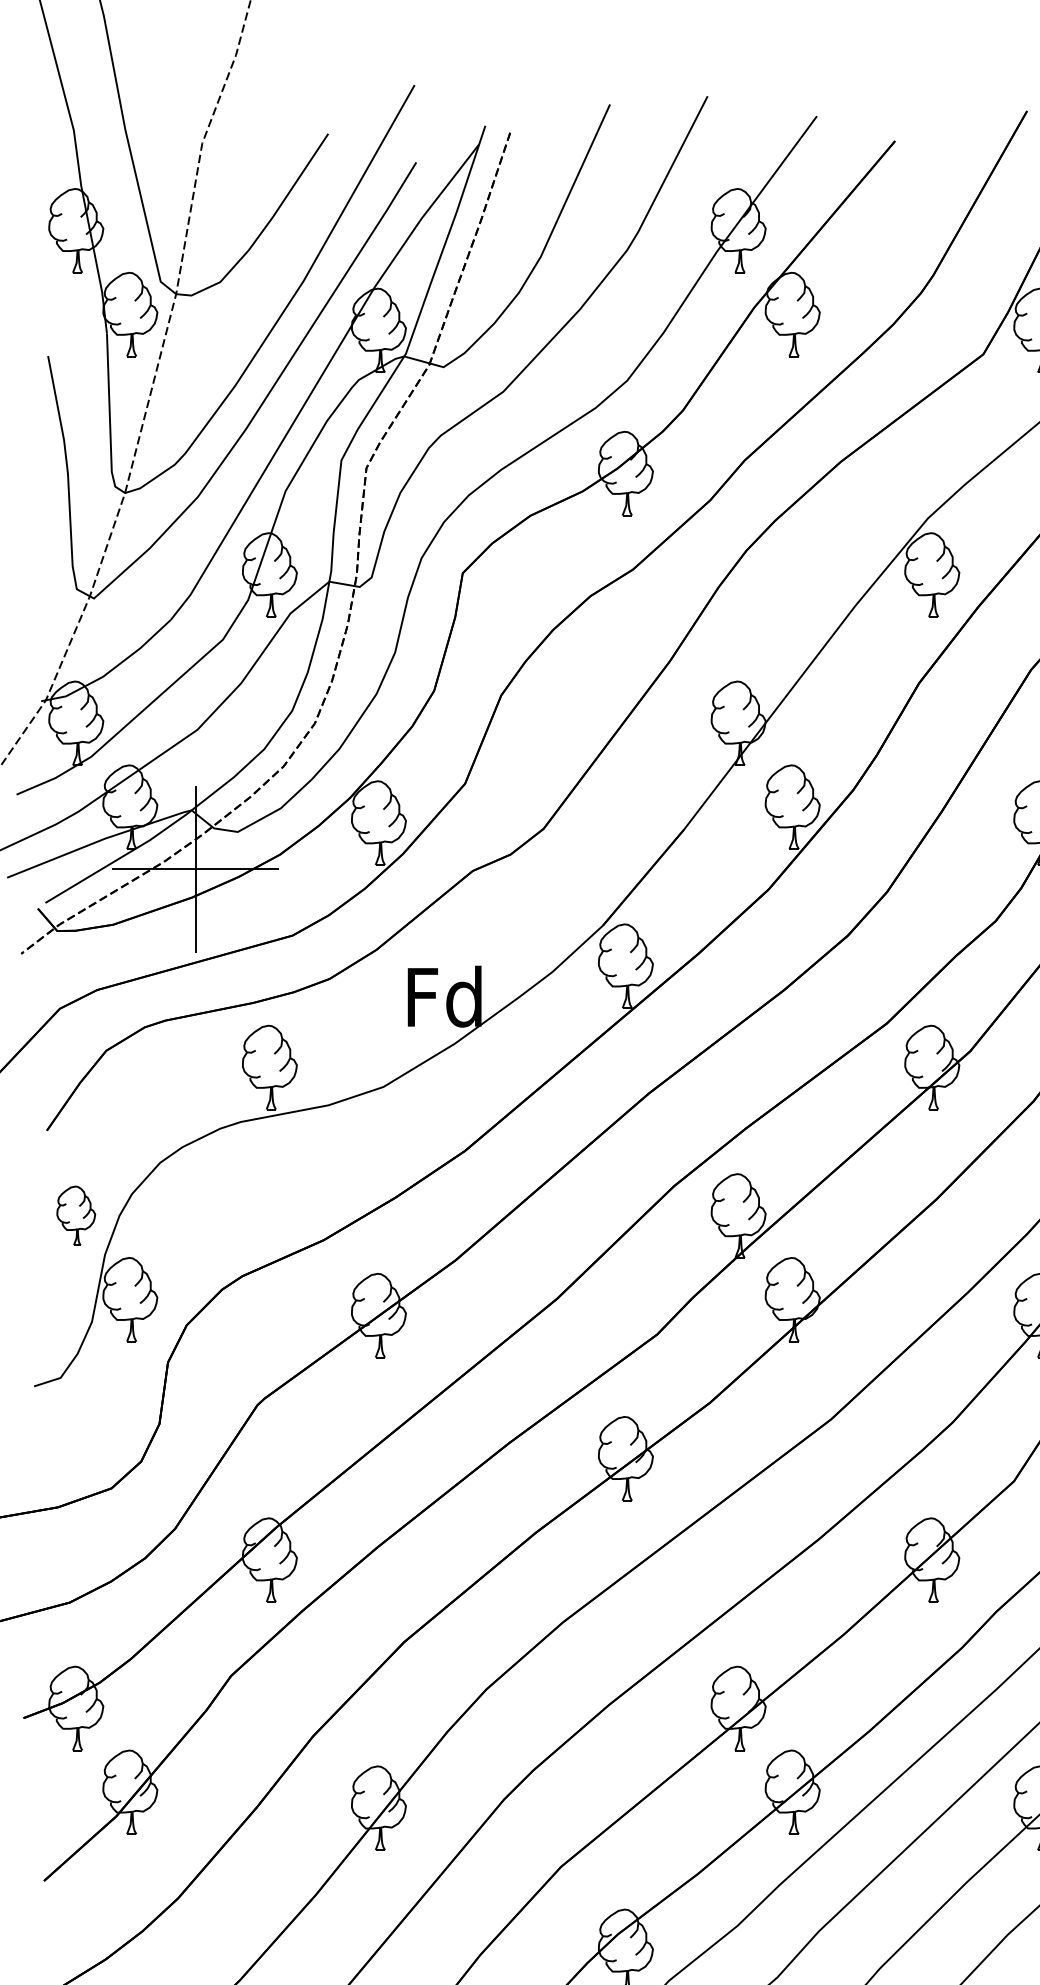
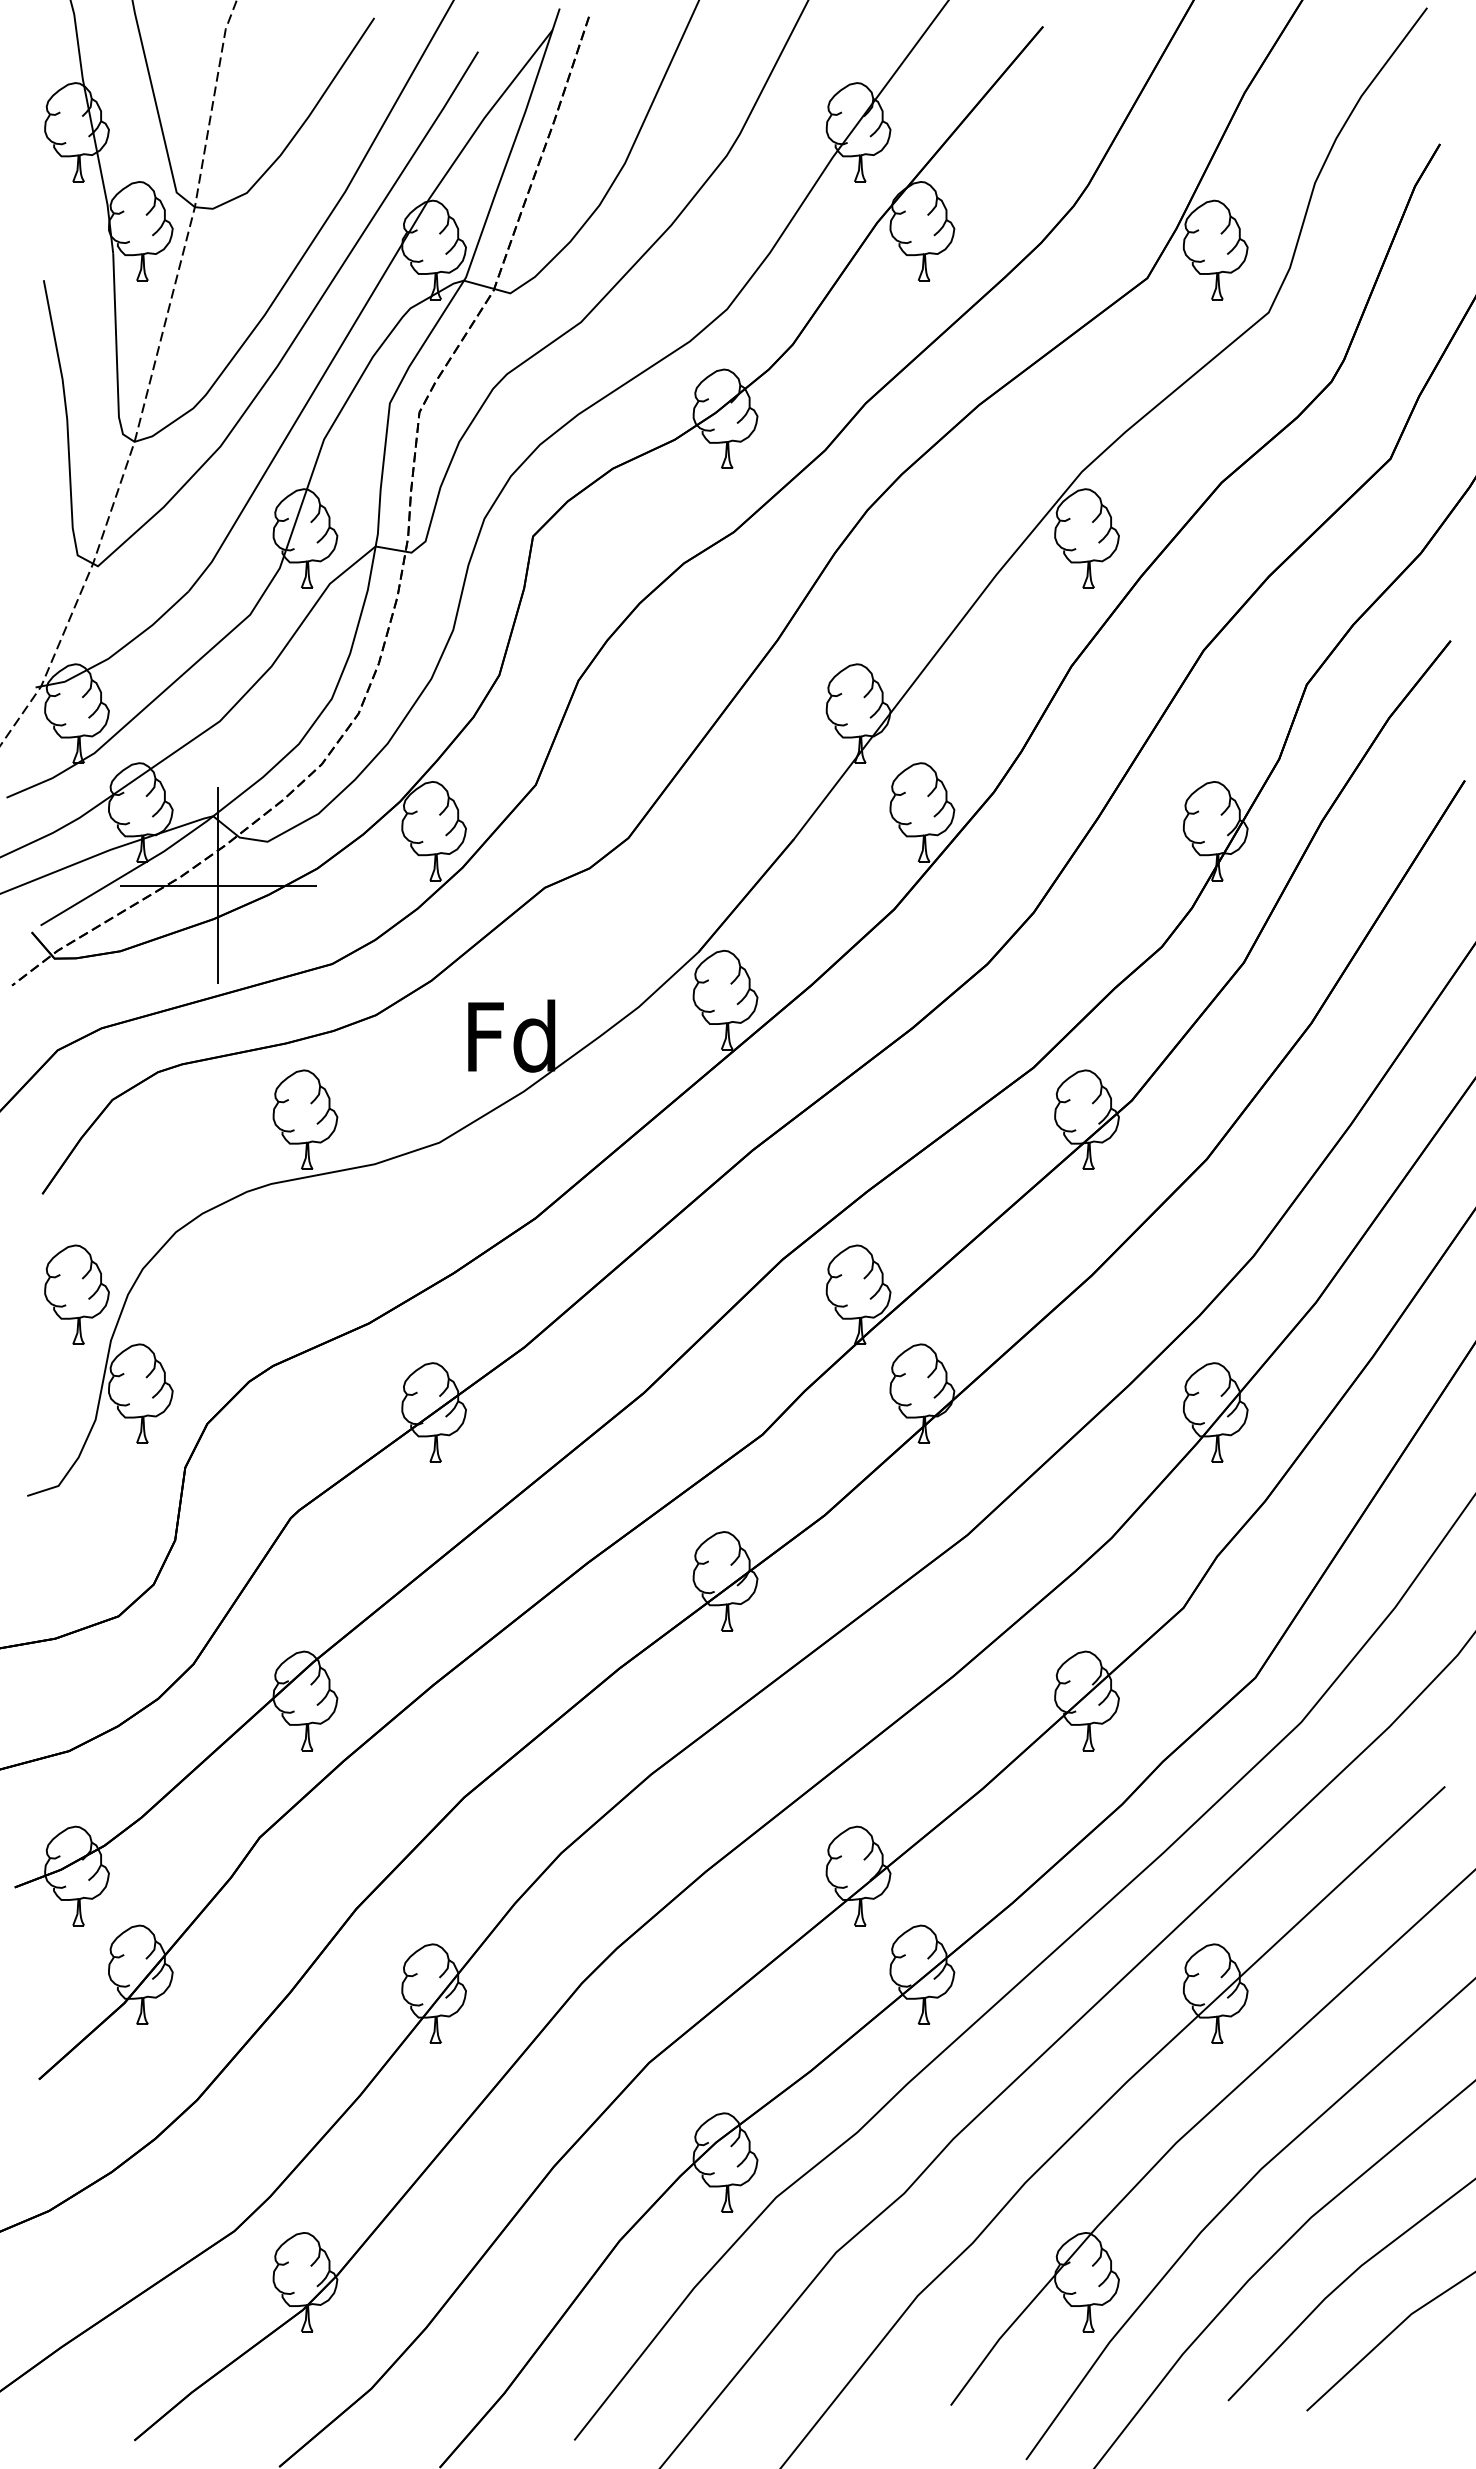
part: (75, 1215) -> (76, 1294), size x1.43

